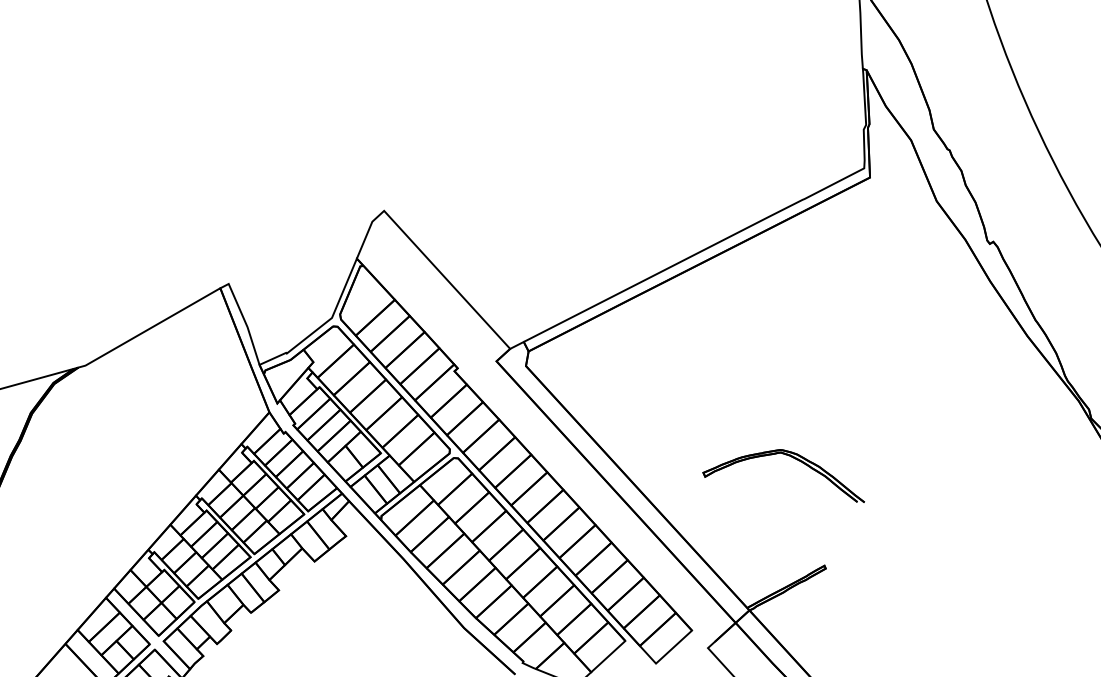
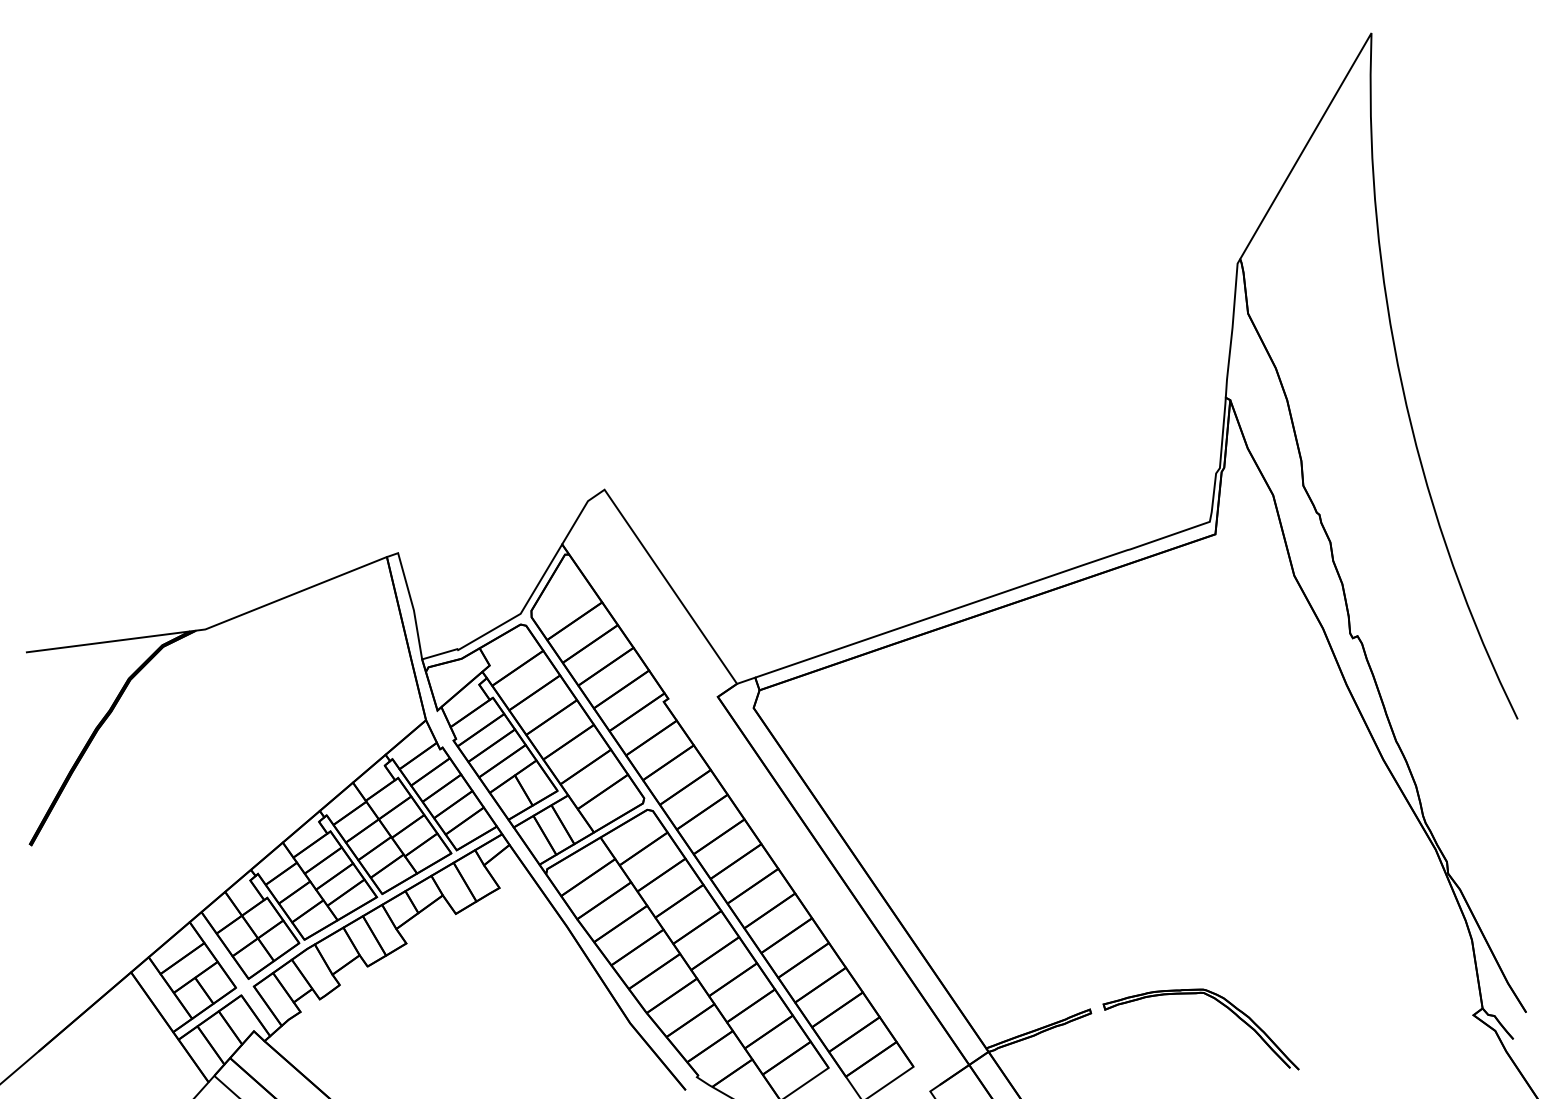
part: (793, 458) -> (1218, 1002), moved

